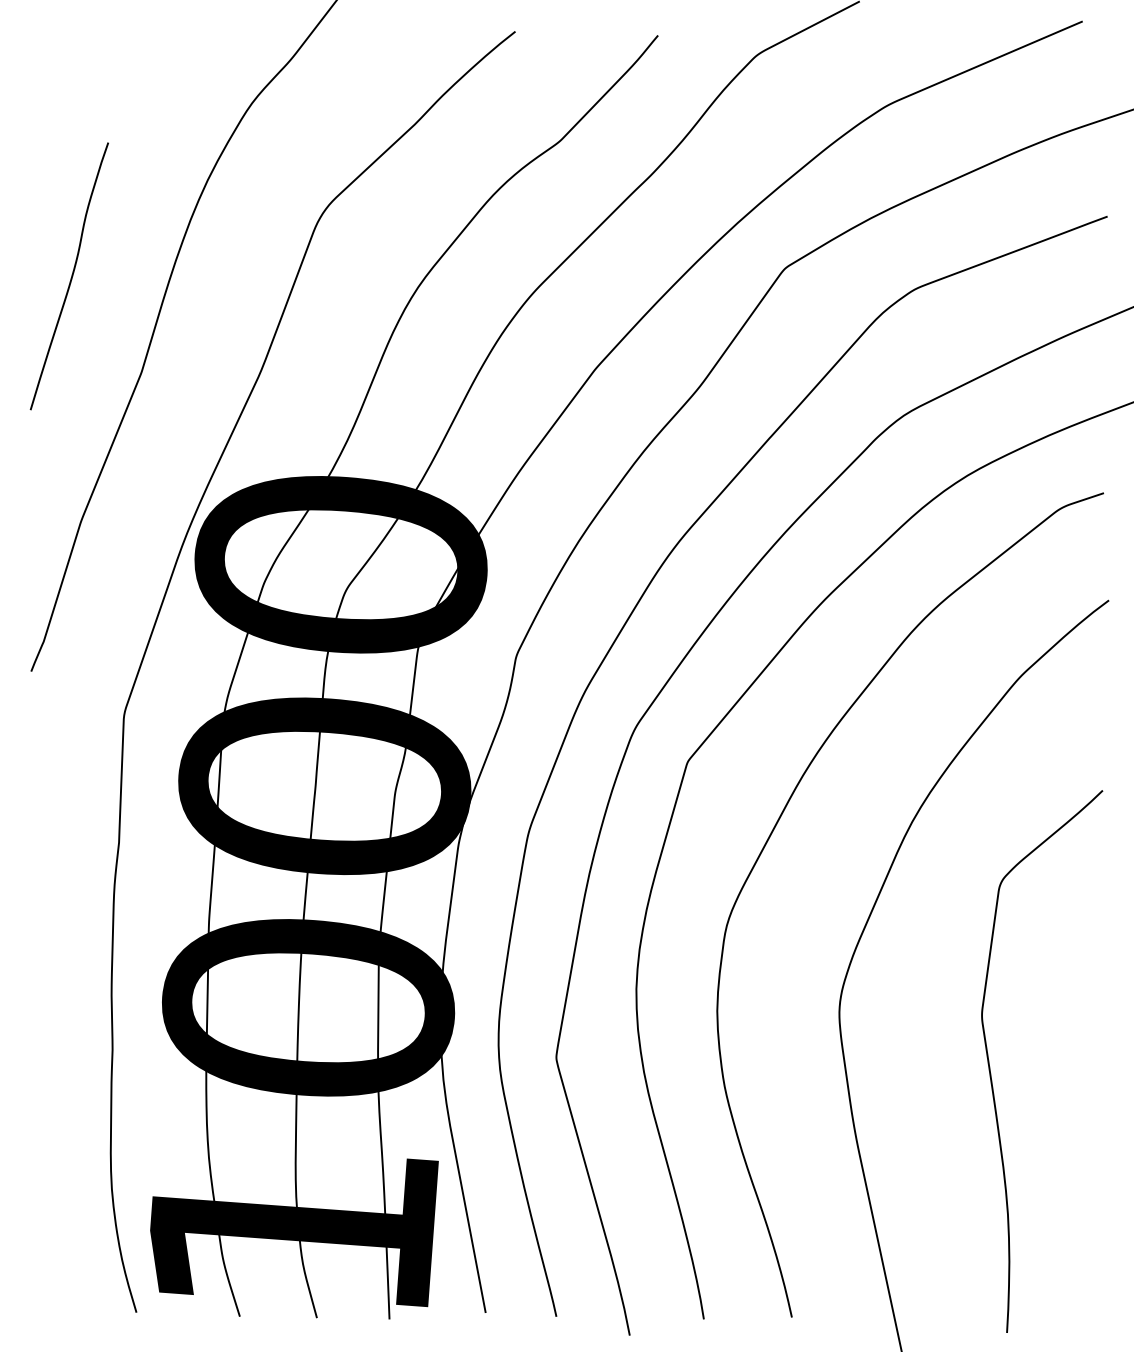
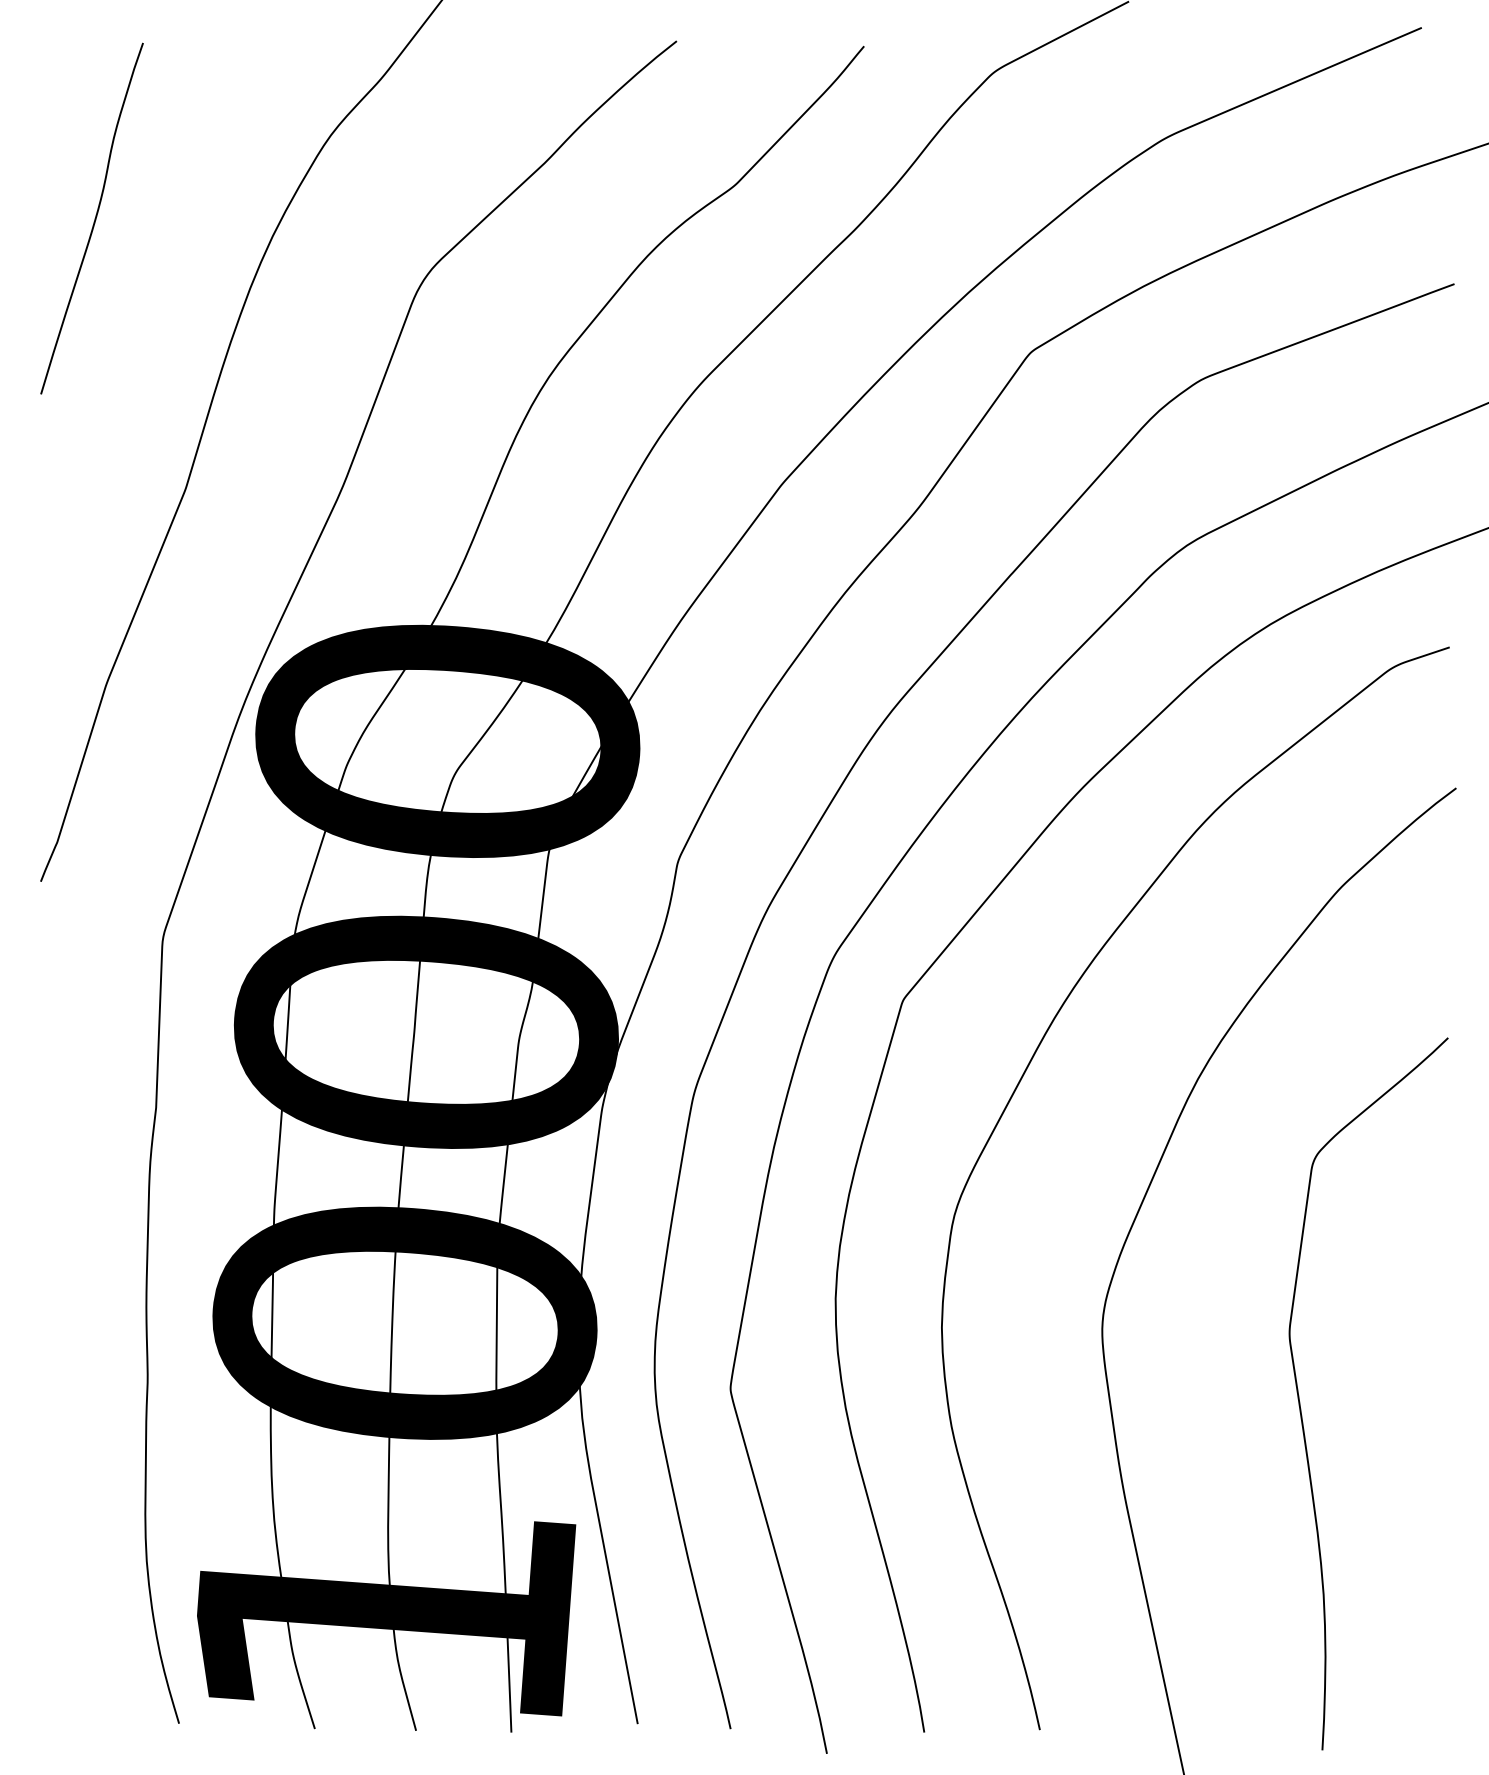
curve: (71, 276) -> (94, 218), moved

